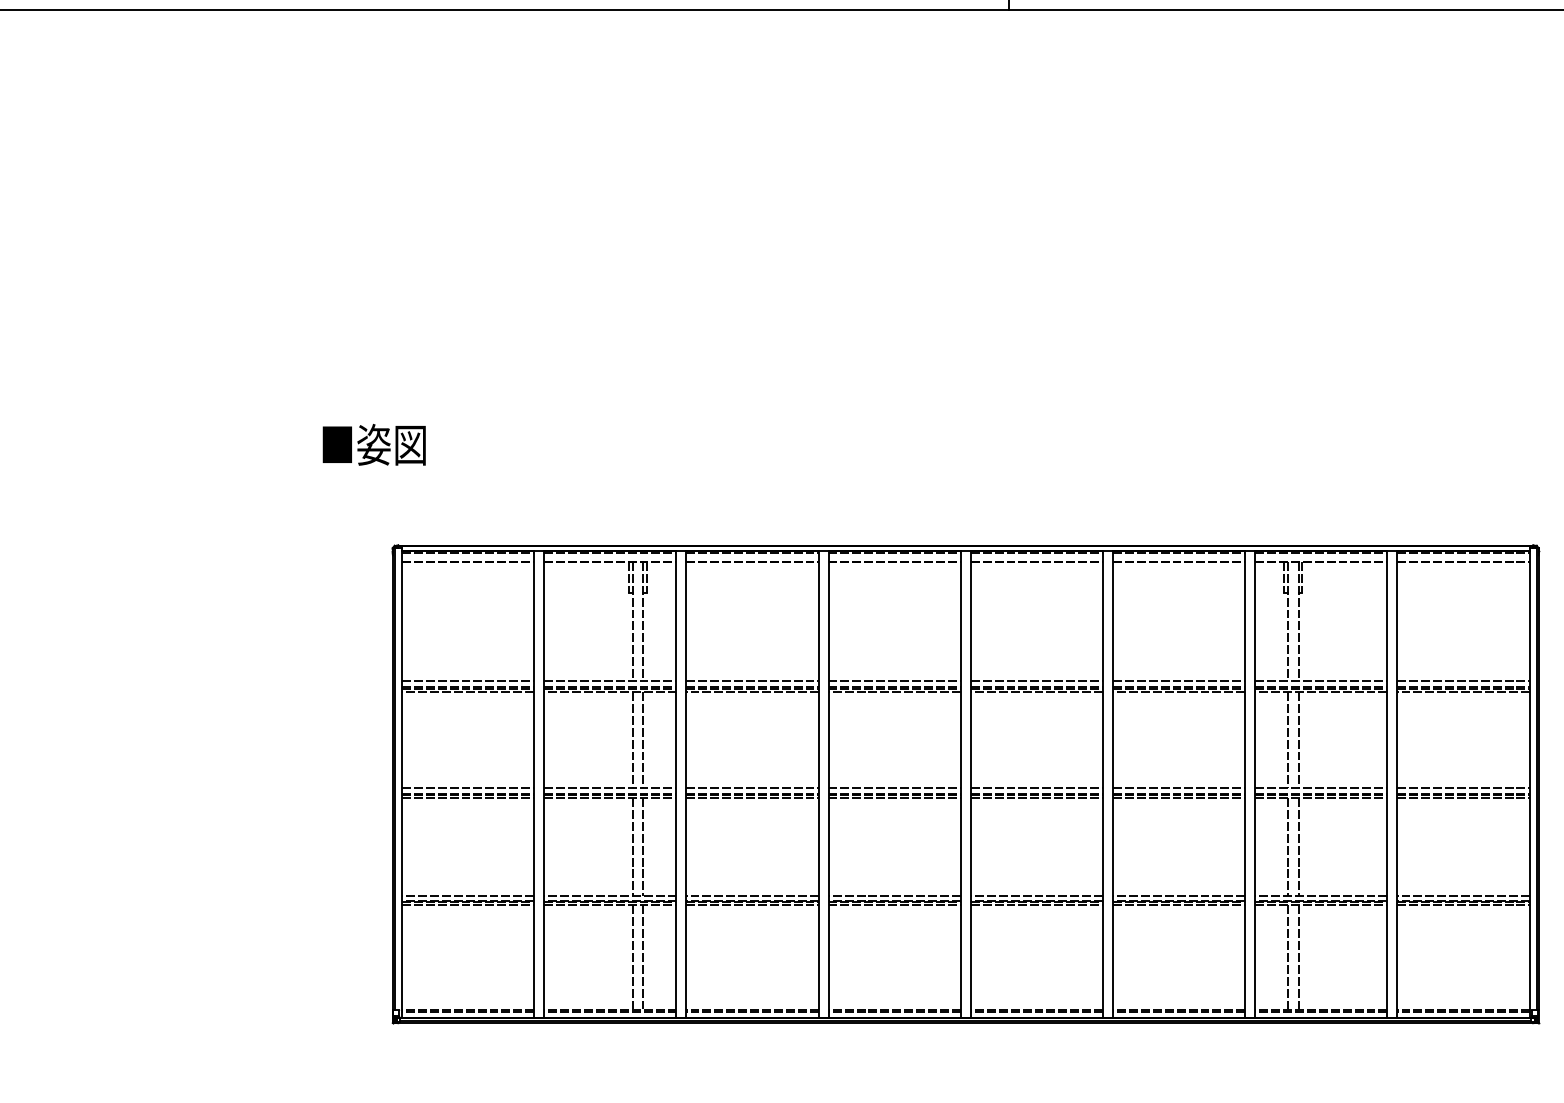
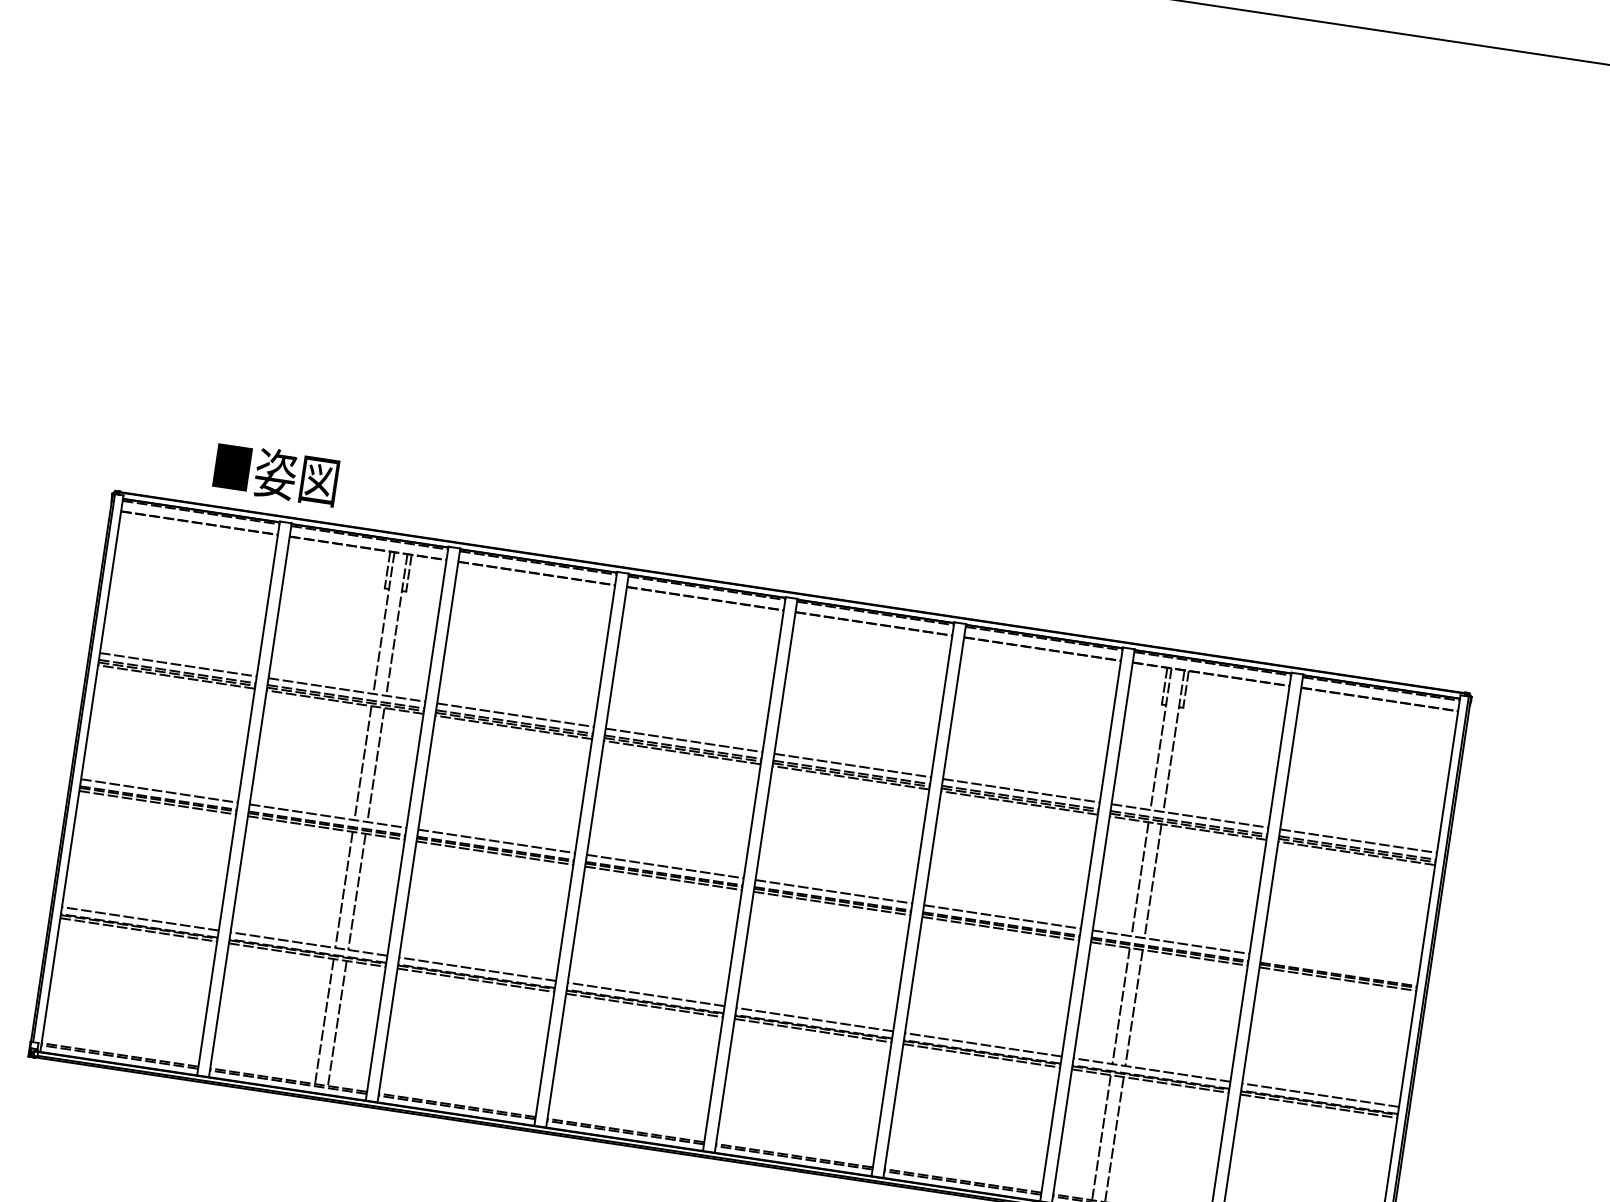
text: (373, 444) -> (275, 473), moved
line: (1463, 787) -> (1339, 967), removed

